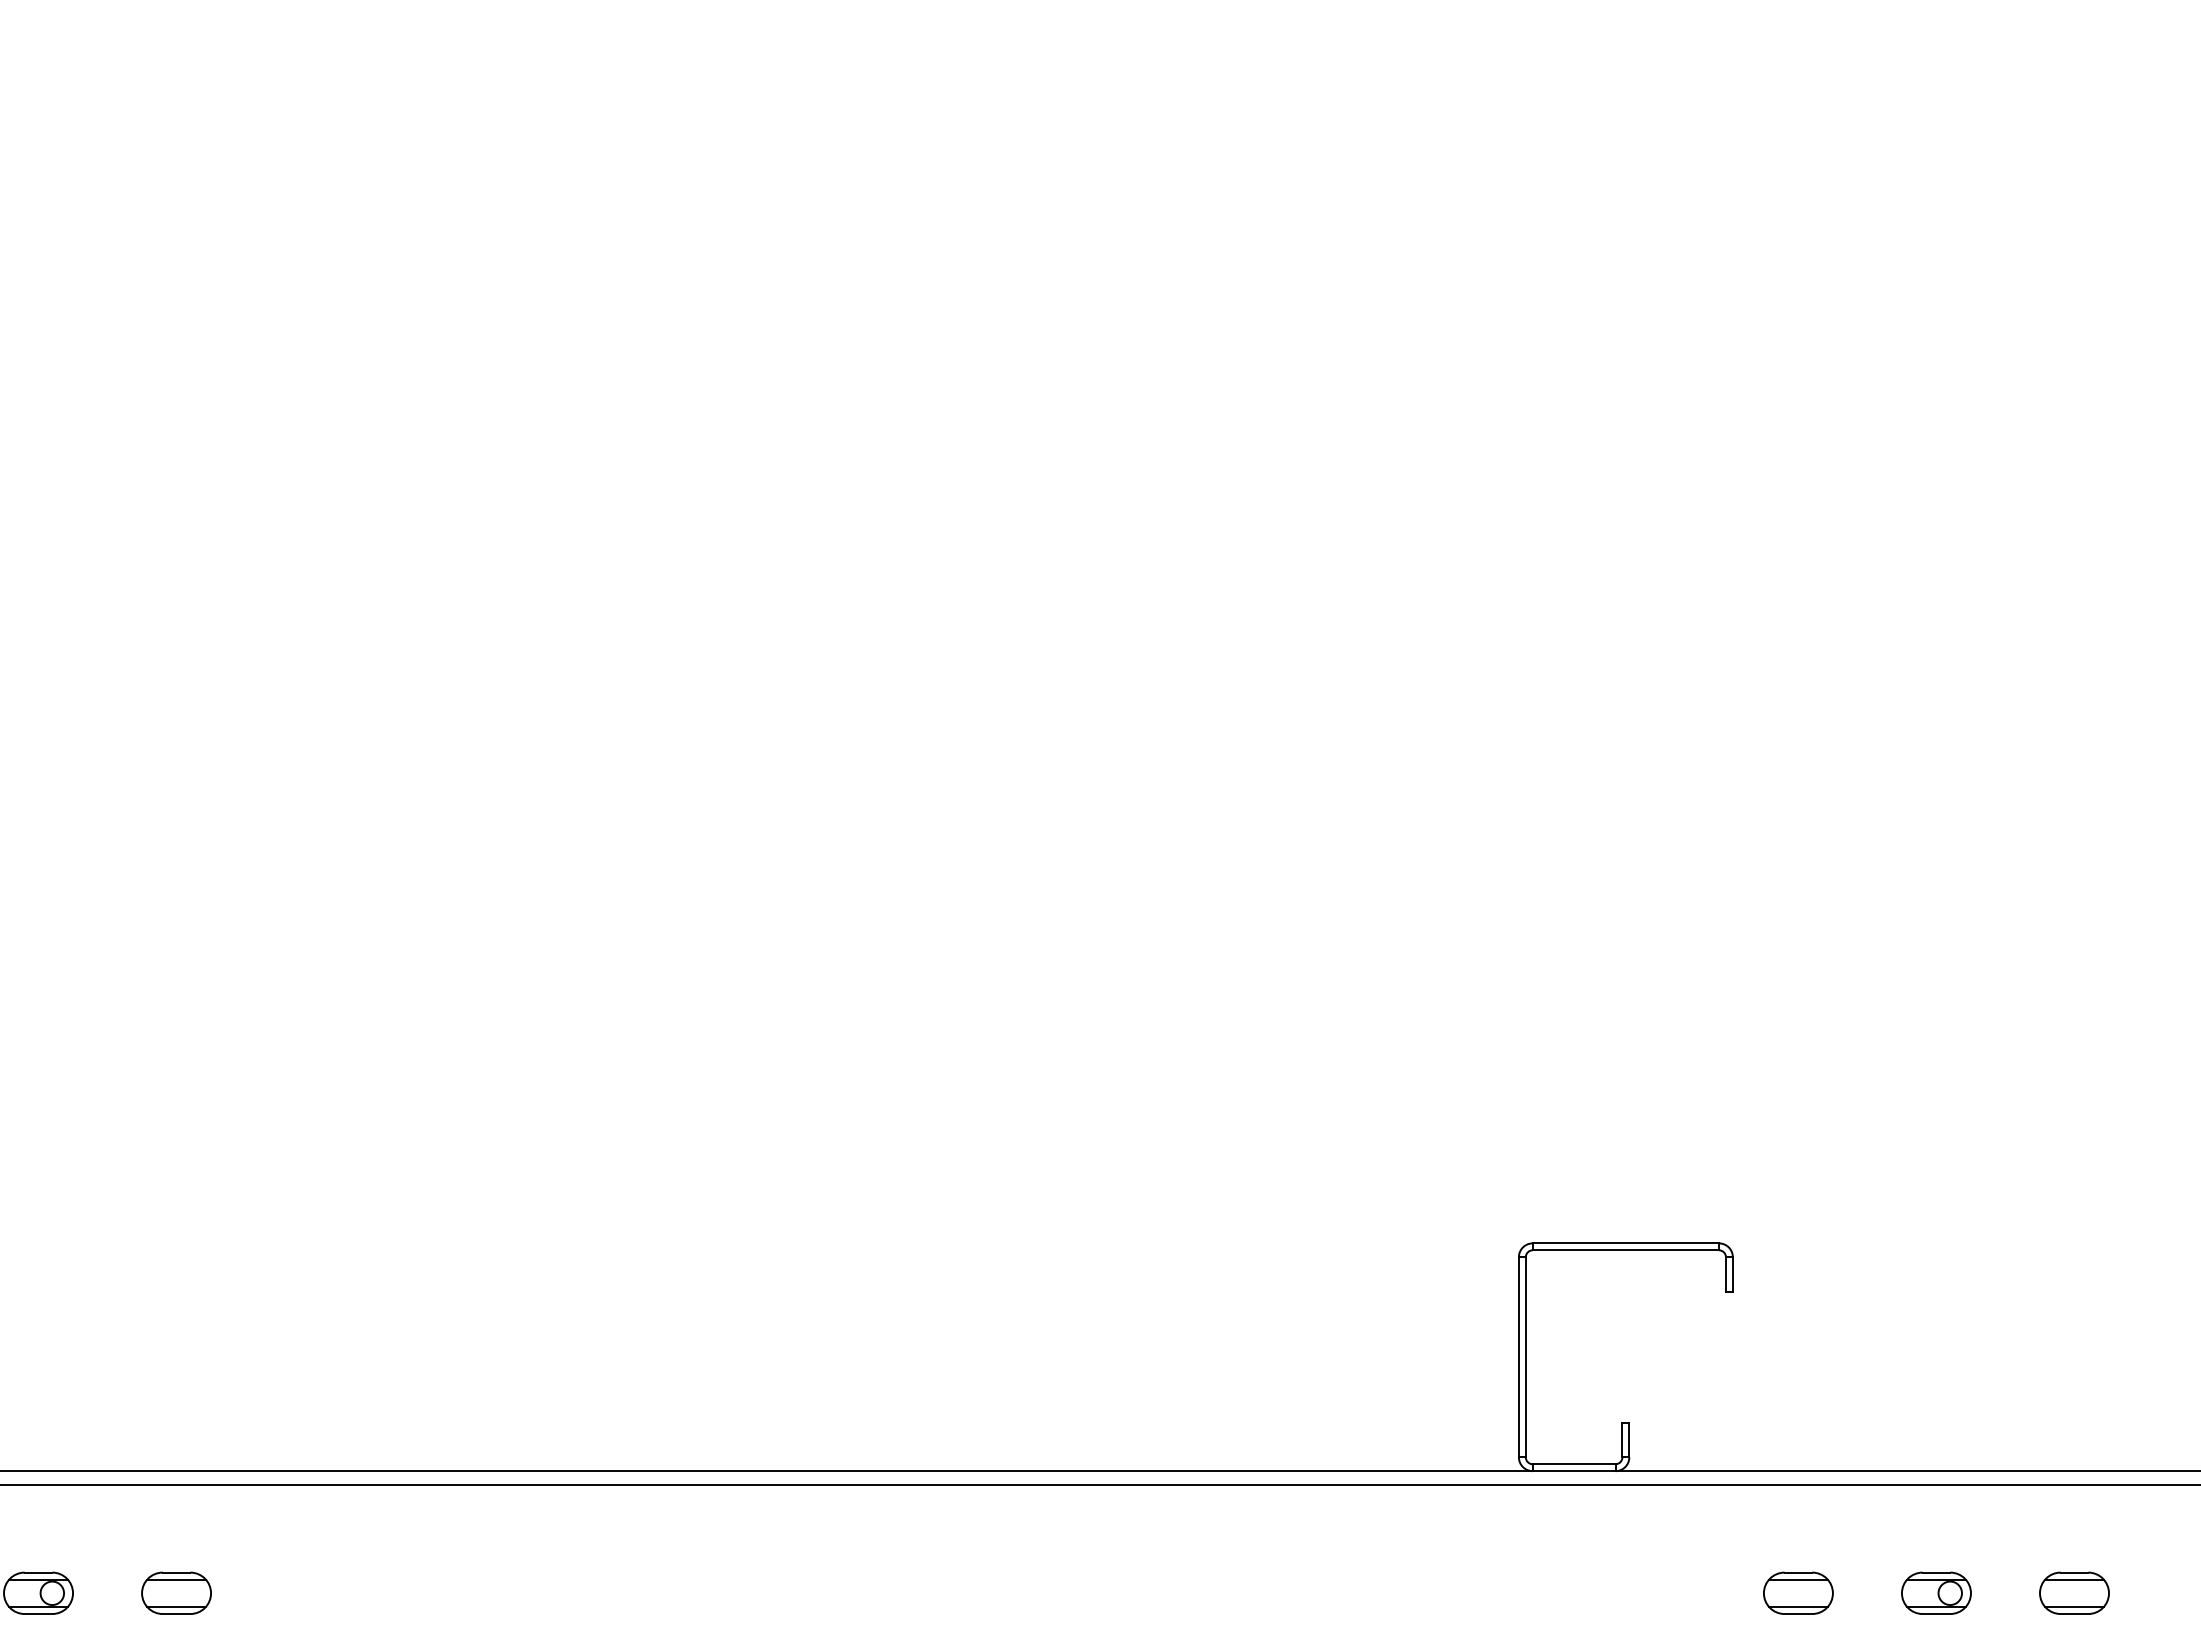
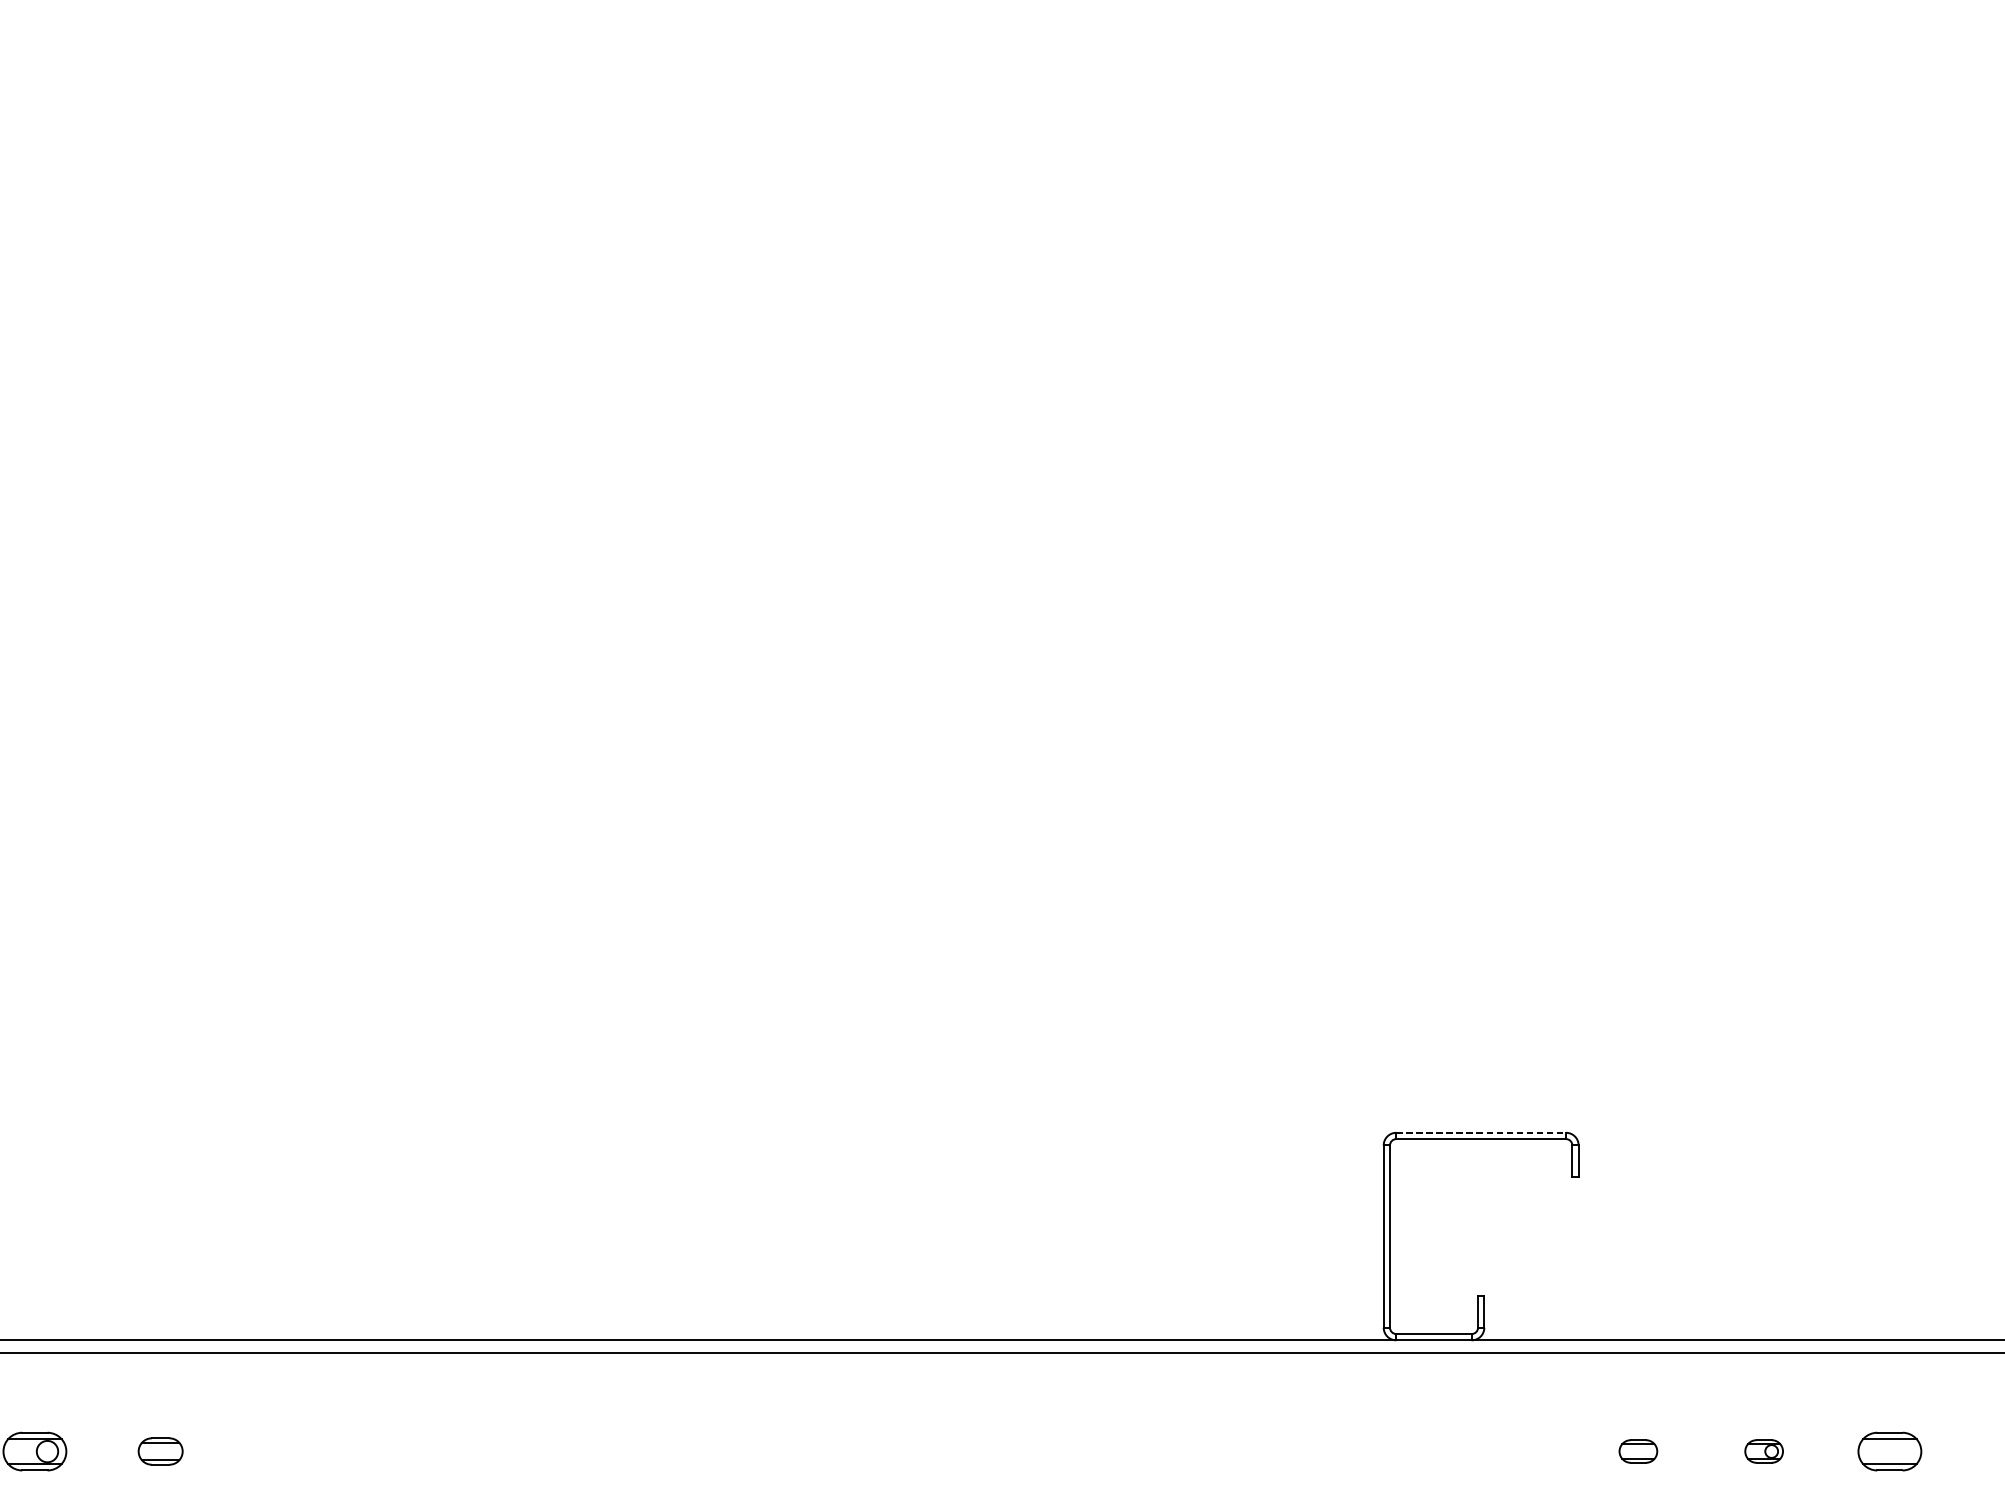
line: (1626, 1243) -> (1481, 1132), solid -> dashed
part: (176, 1592) -> (160, 1450), size x0.7
part: (1798, 1592) -> (1638, 1450), size x0.6
part: (1936, 1592) -> (1764, 1450), size x0.6

